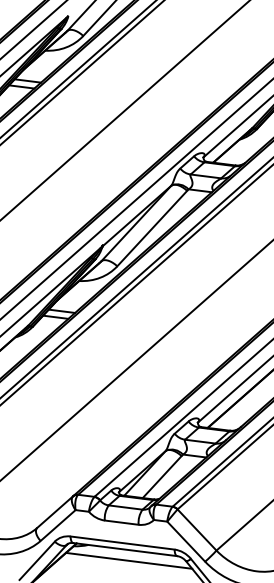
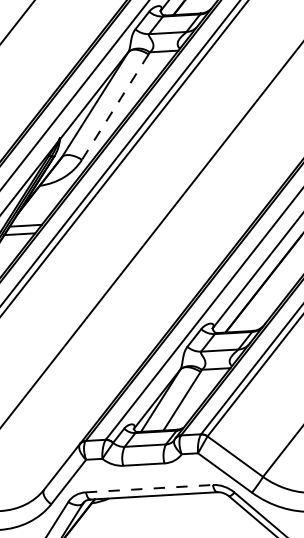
line: (151, 228) -> (114, 107), solid -> dashed
line: (123, 543) -> (150, 489), solid -> dashed
line: (129, 560) -> (161, 507), removed

